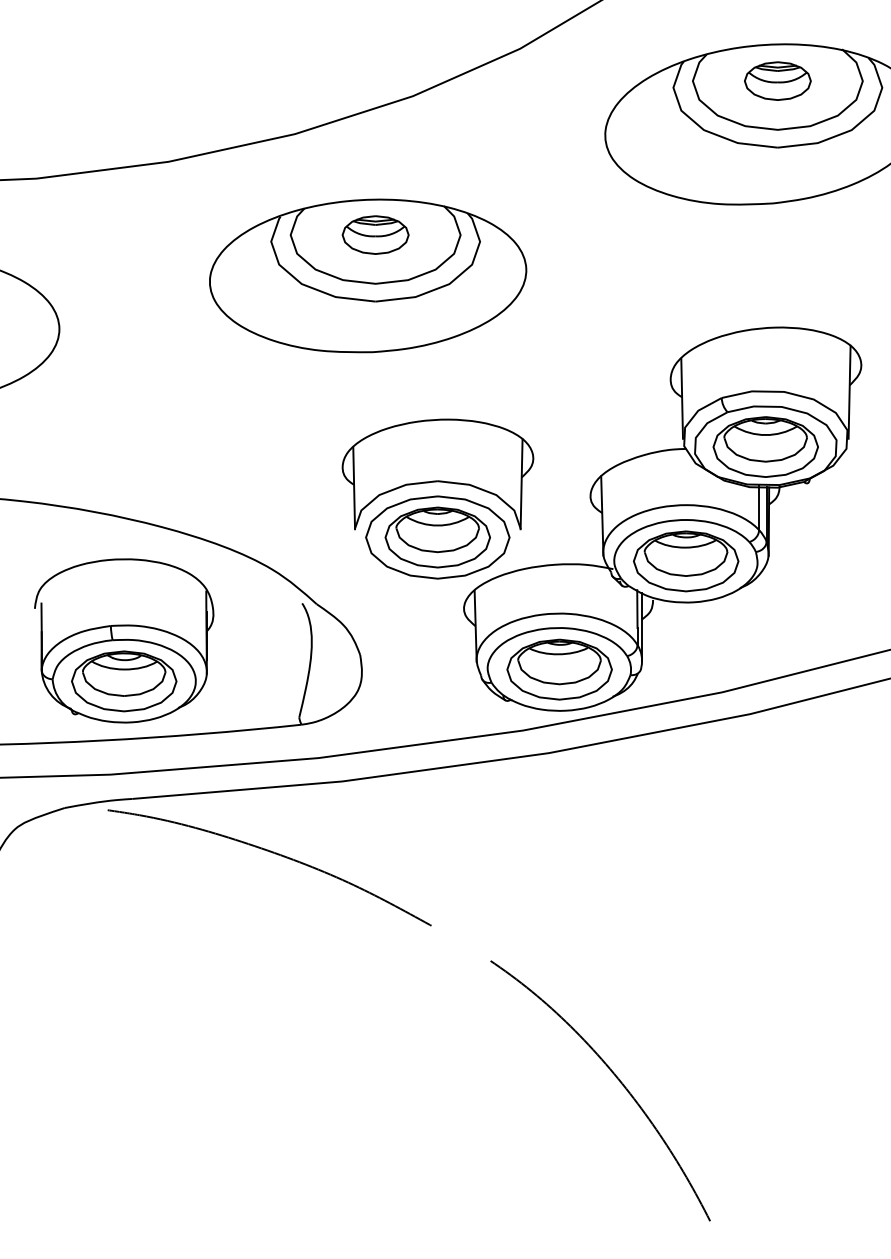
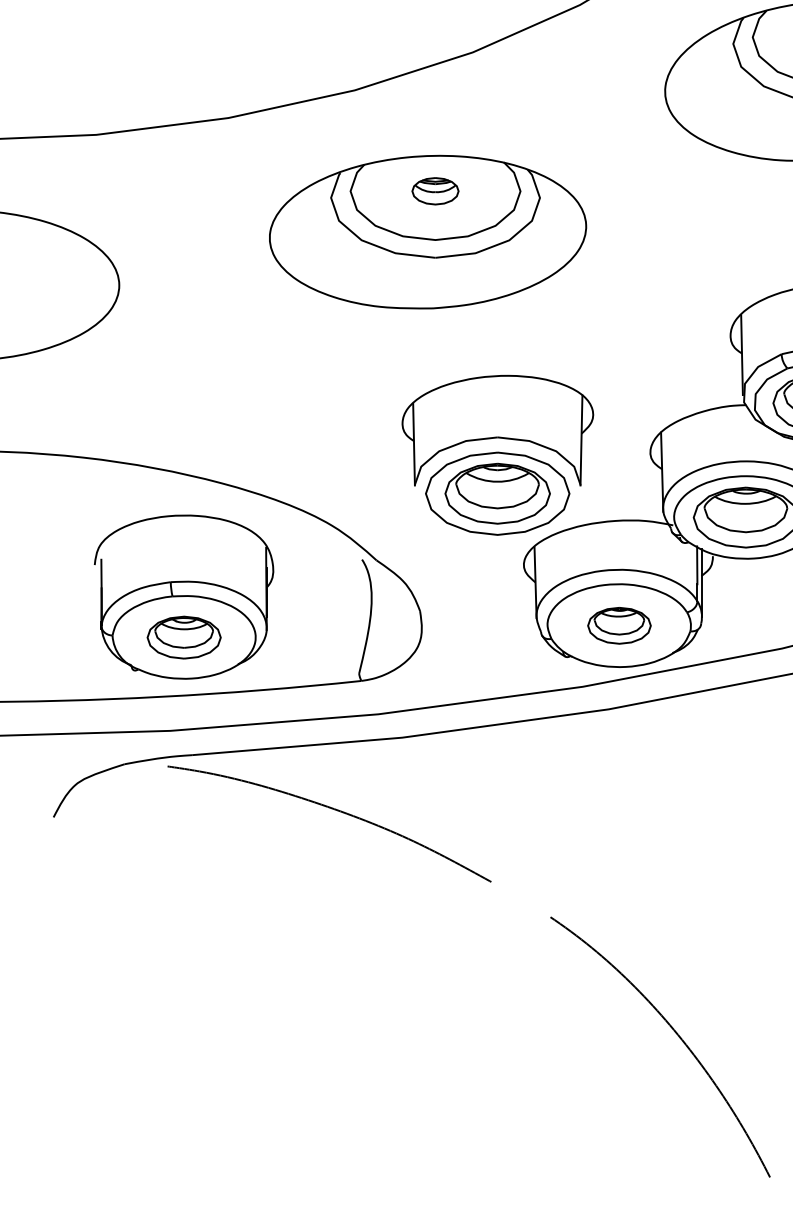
part: (375, 234) -> (435, 190), size x0.7
part: (559, 669) -> (619, 625), size x0.6
part: (124, 681) -> (184, 637), size x0.7

